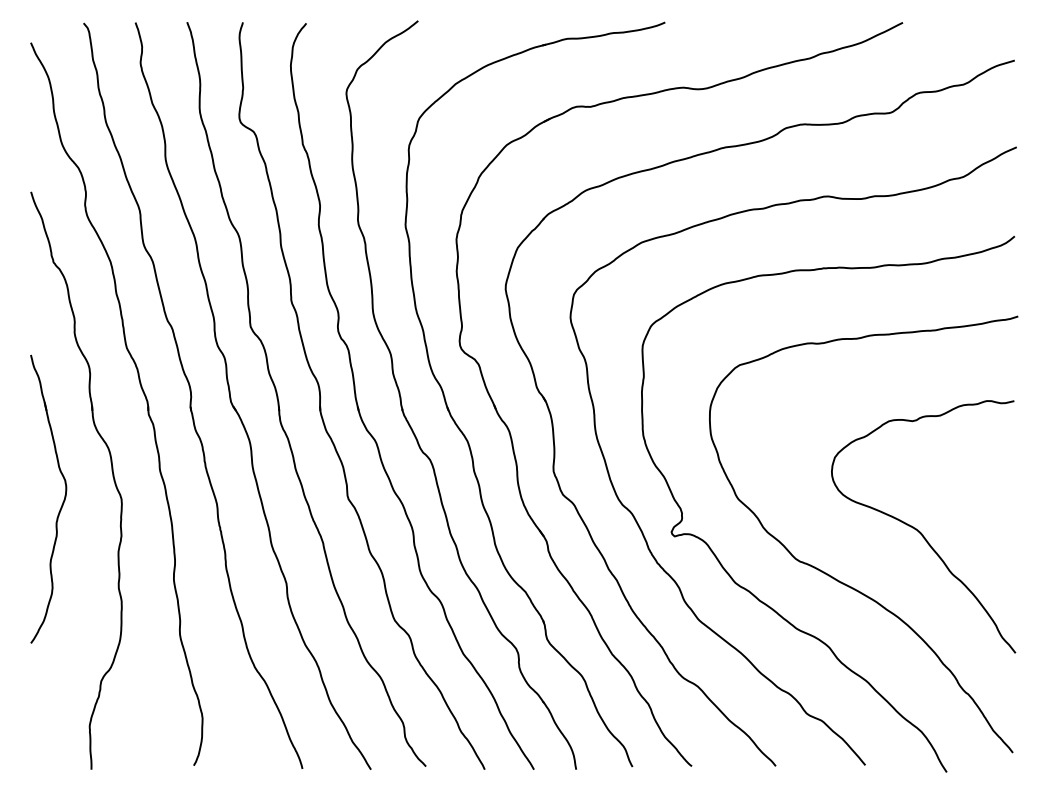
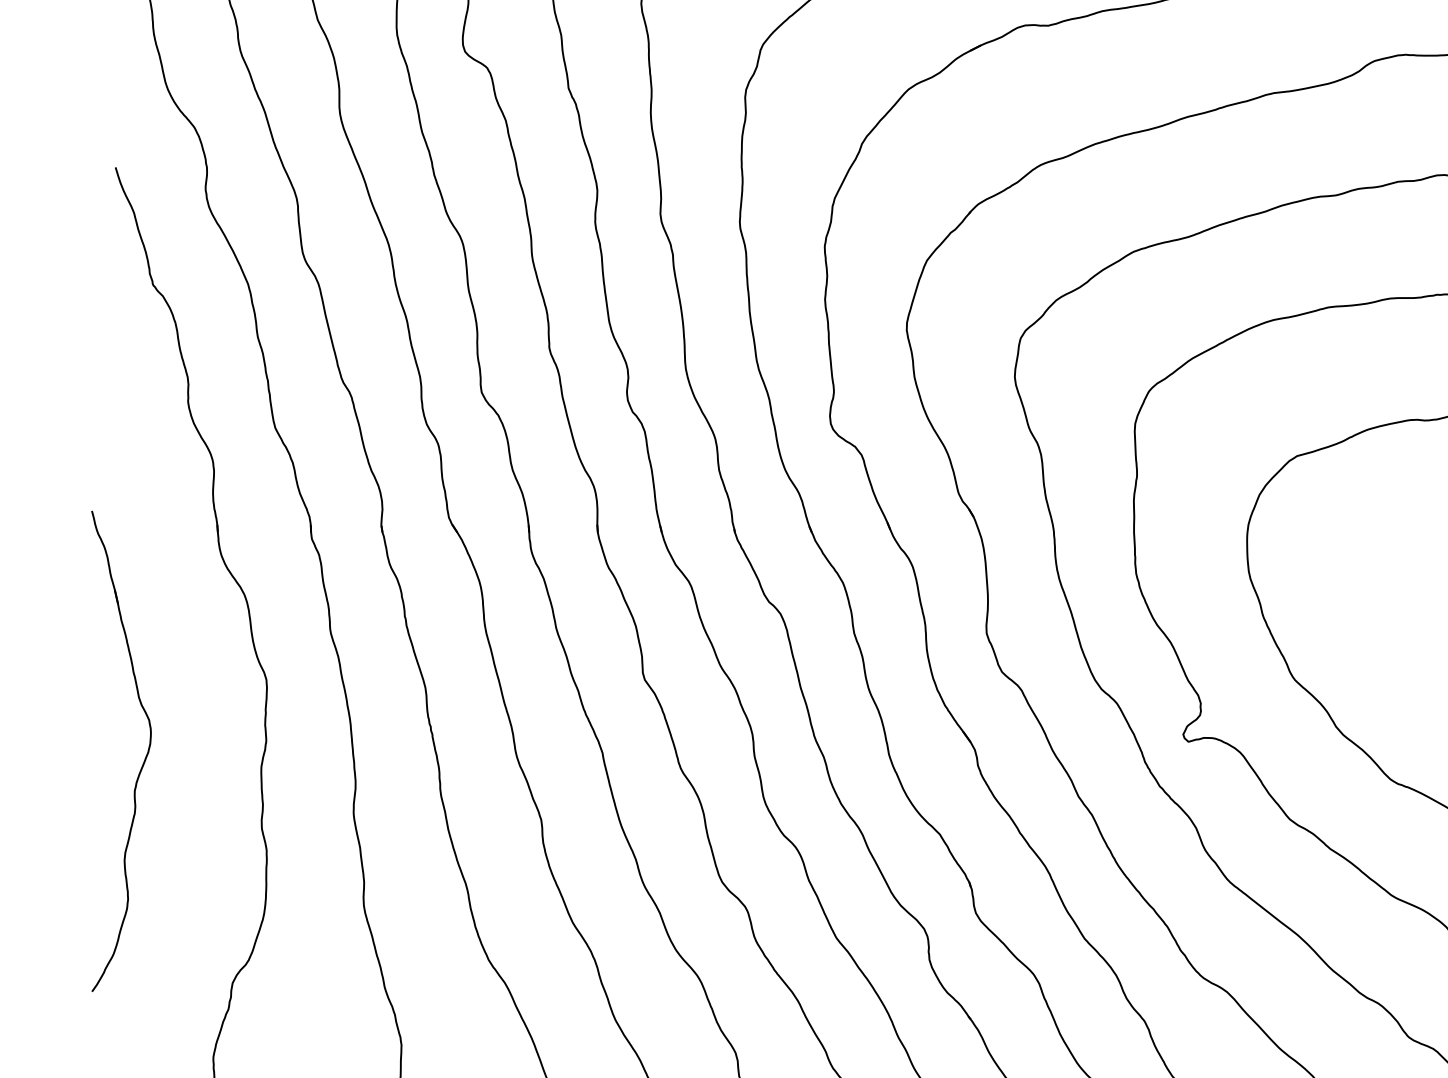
part: (61, 504) -> (142, 760), moved

